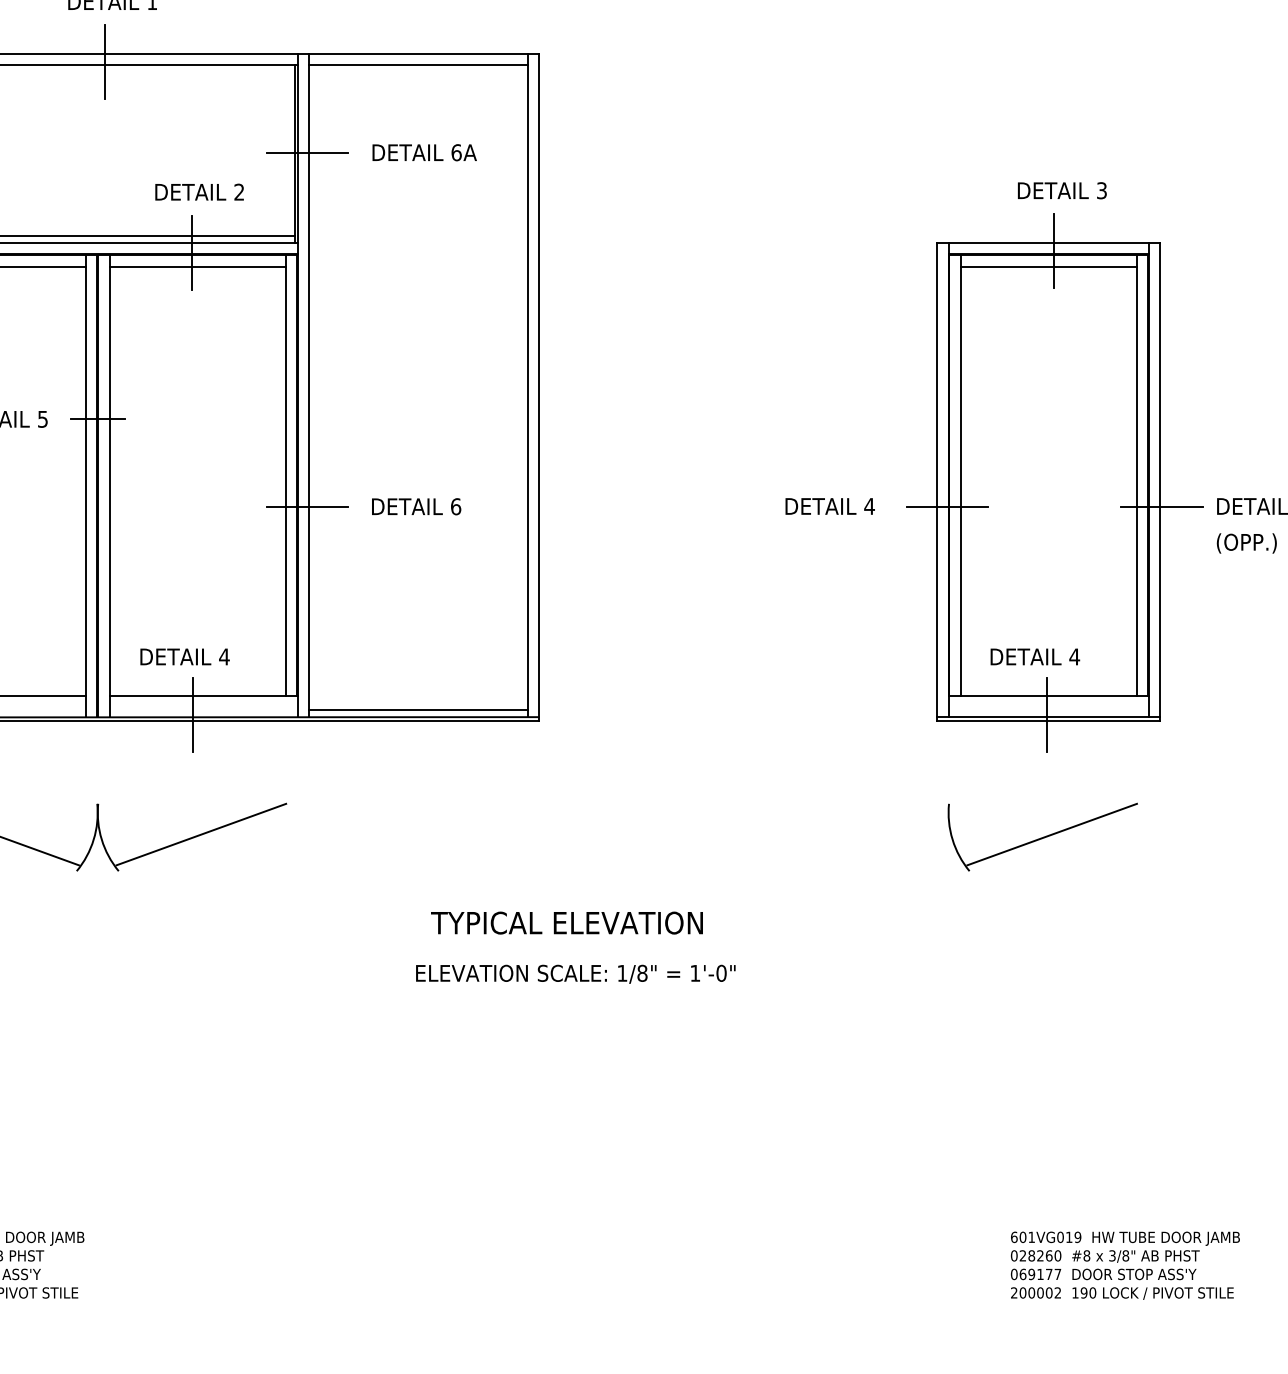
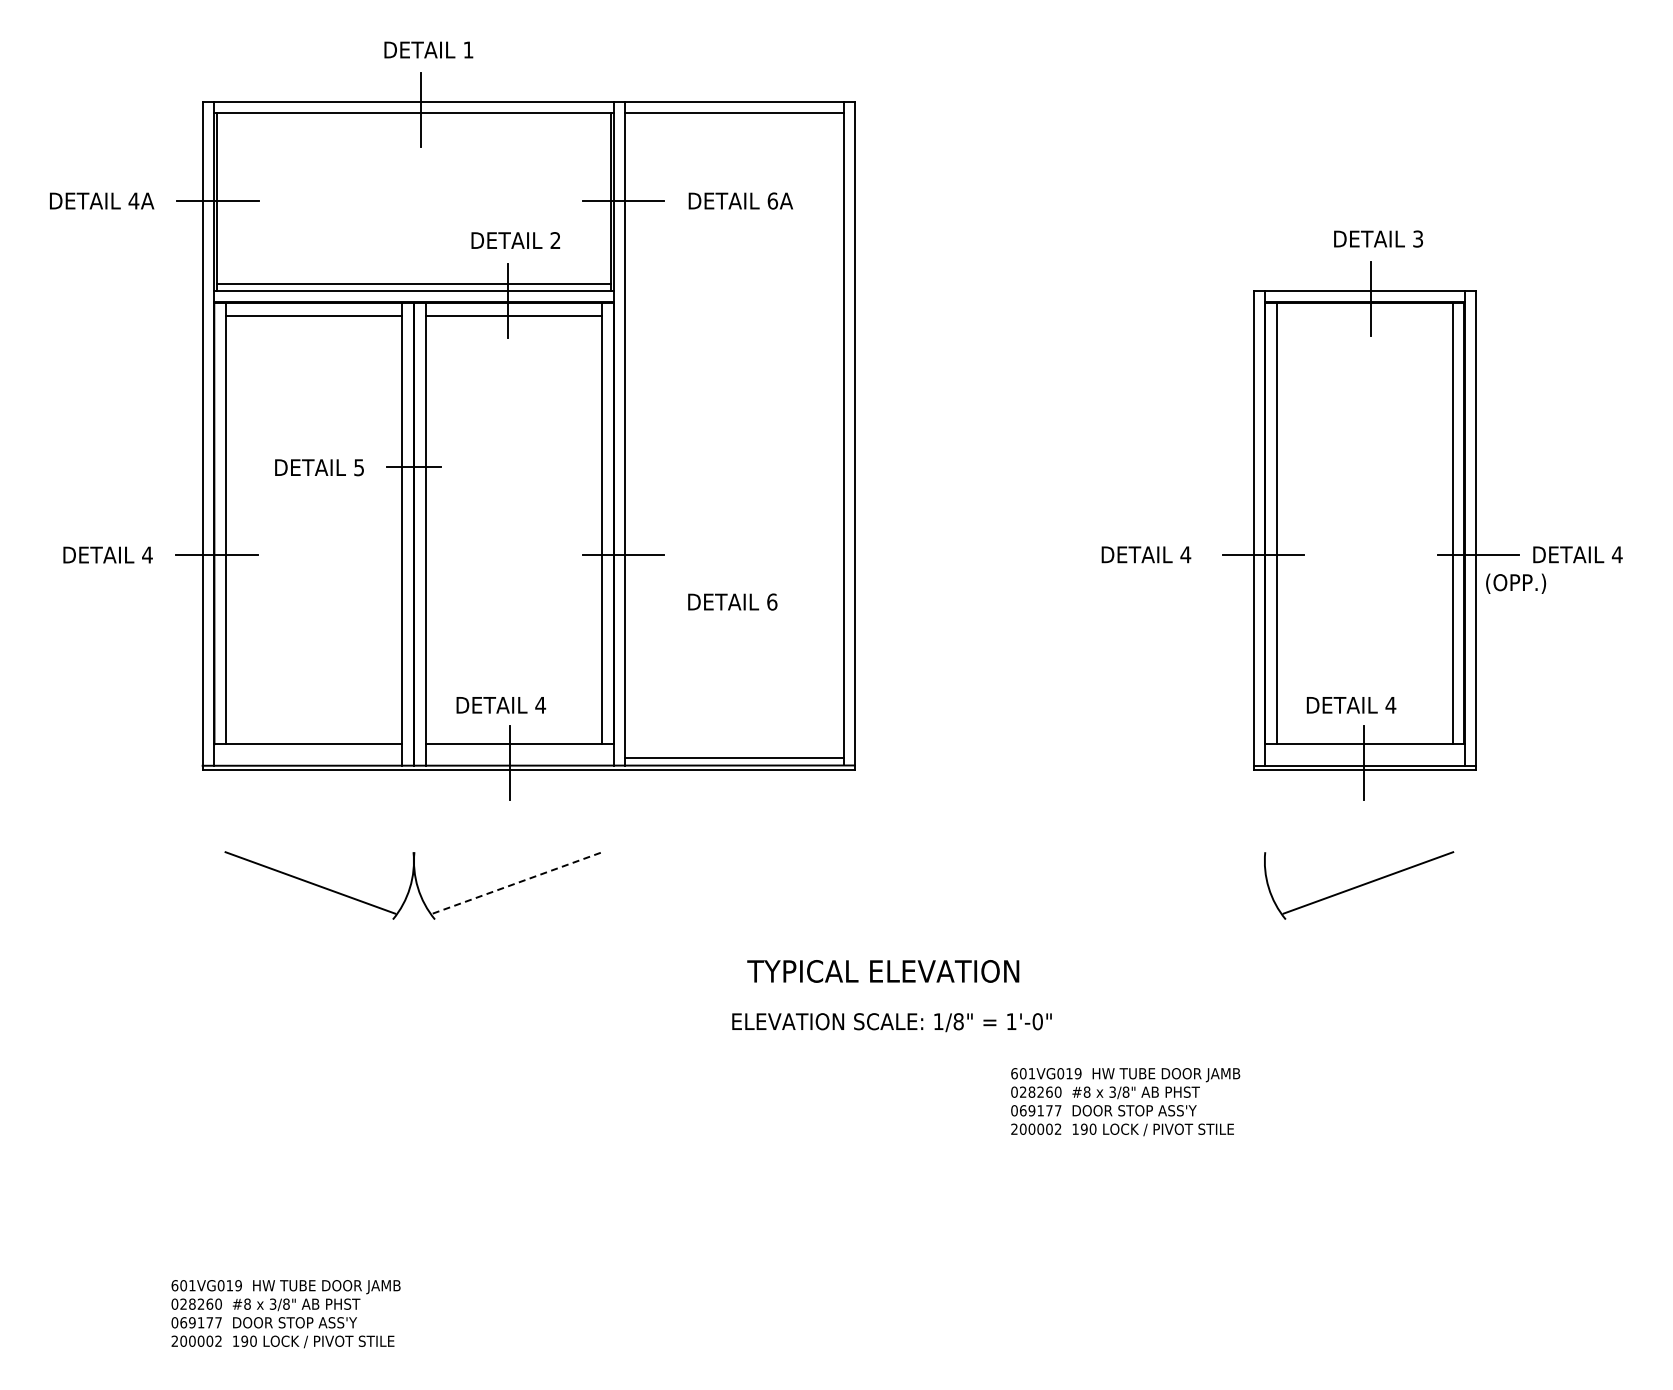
line: (1049, 267) -> (1365, 315), removed
text: (416, 506) -> (732, 601), moved
text: (1247, 543) -> (1516, 583), moved
line: (202, 834) -> (518, 882), solid -> dashed
text: (1125, 1266) -> (1125, 1102), moved

